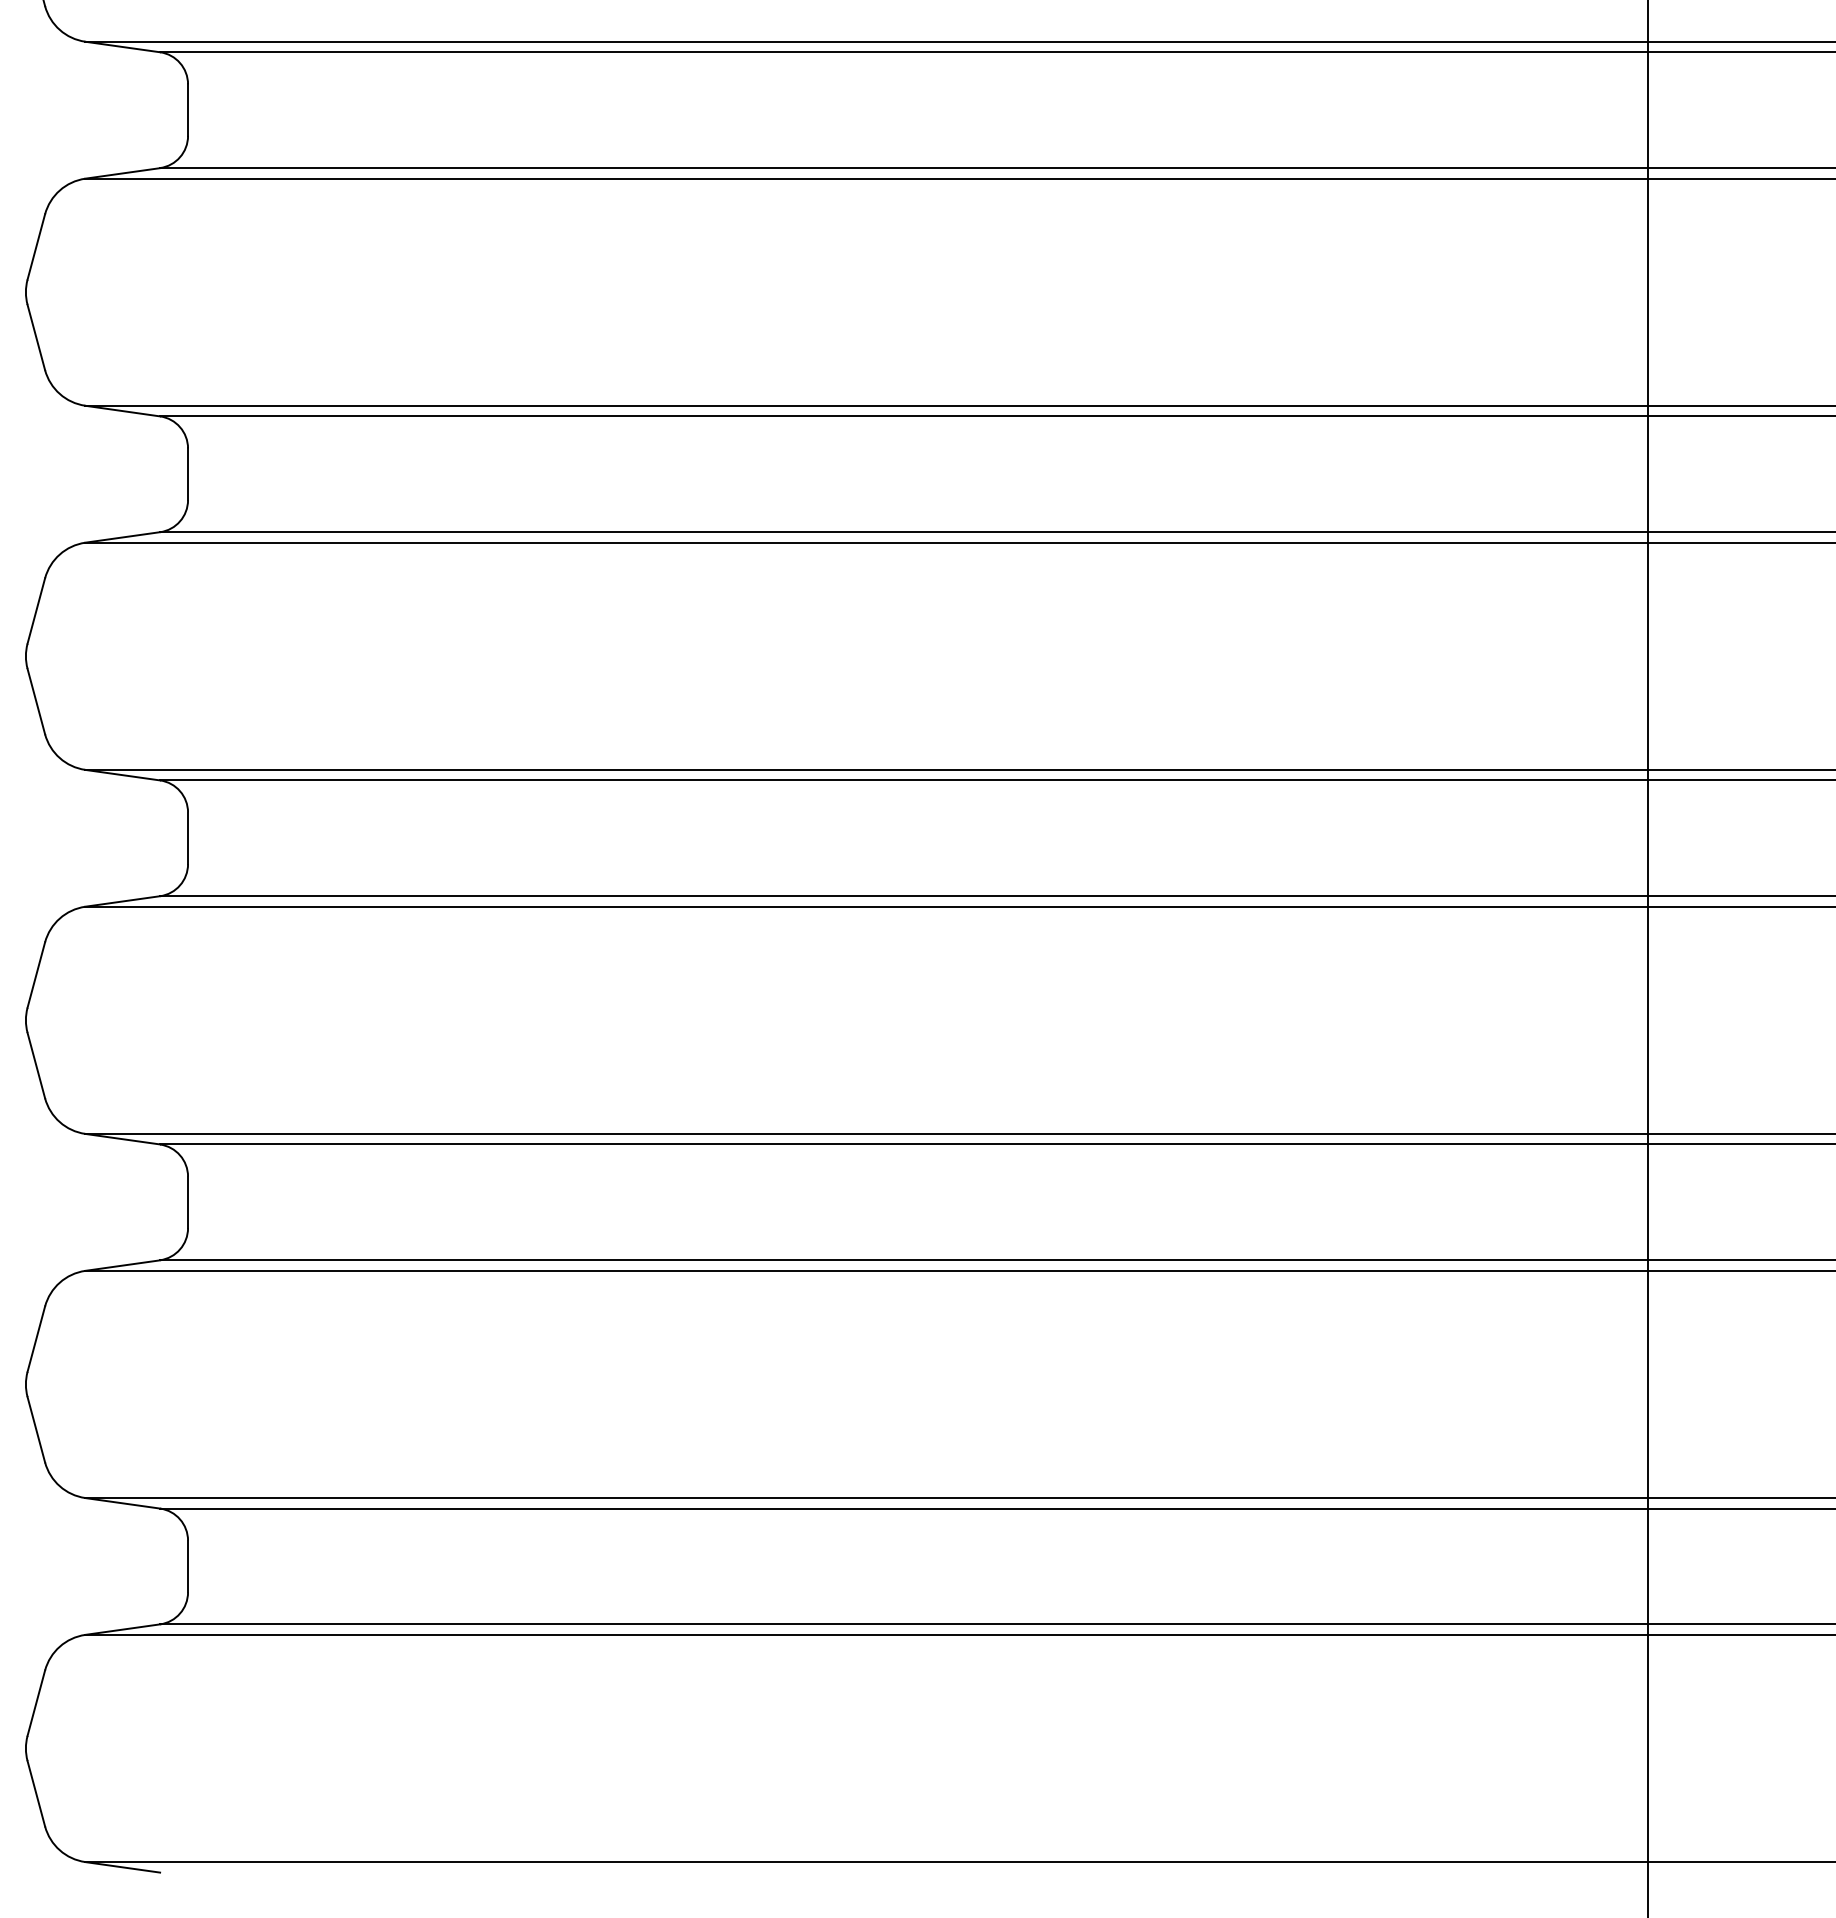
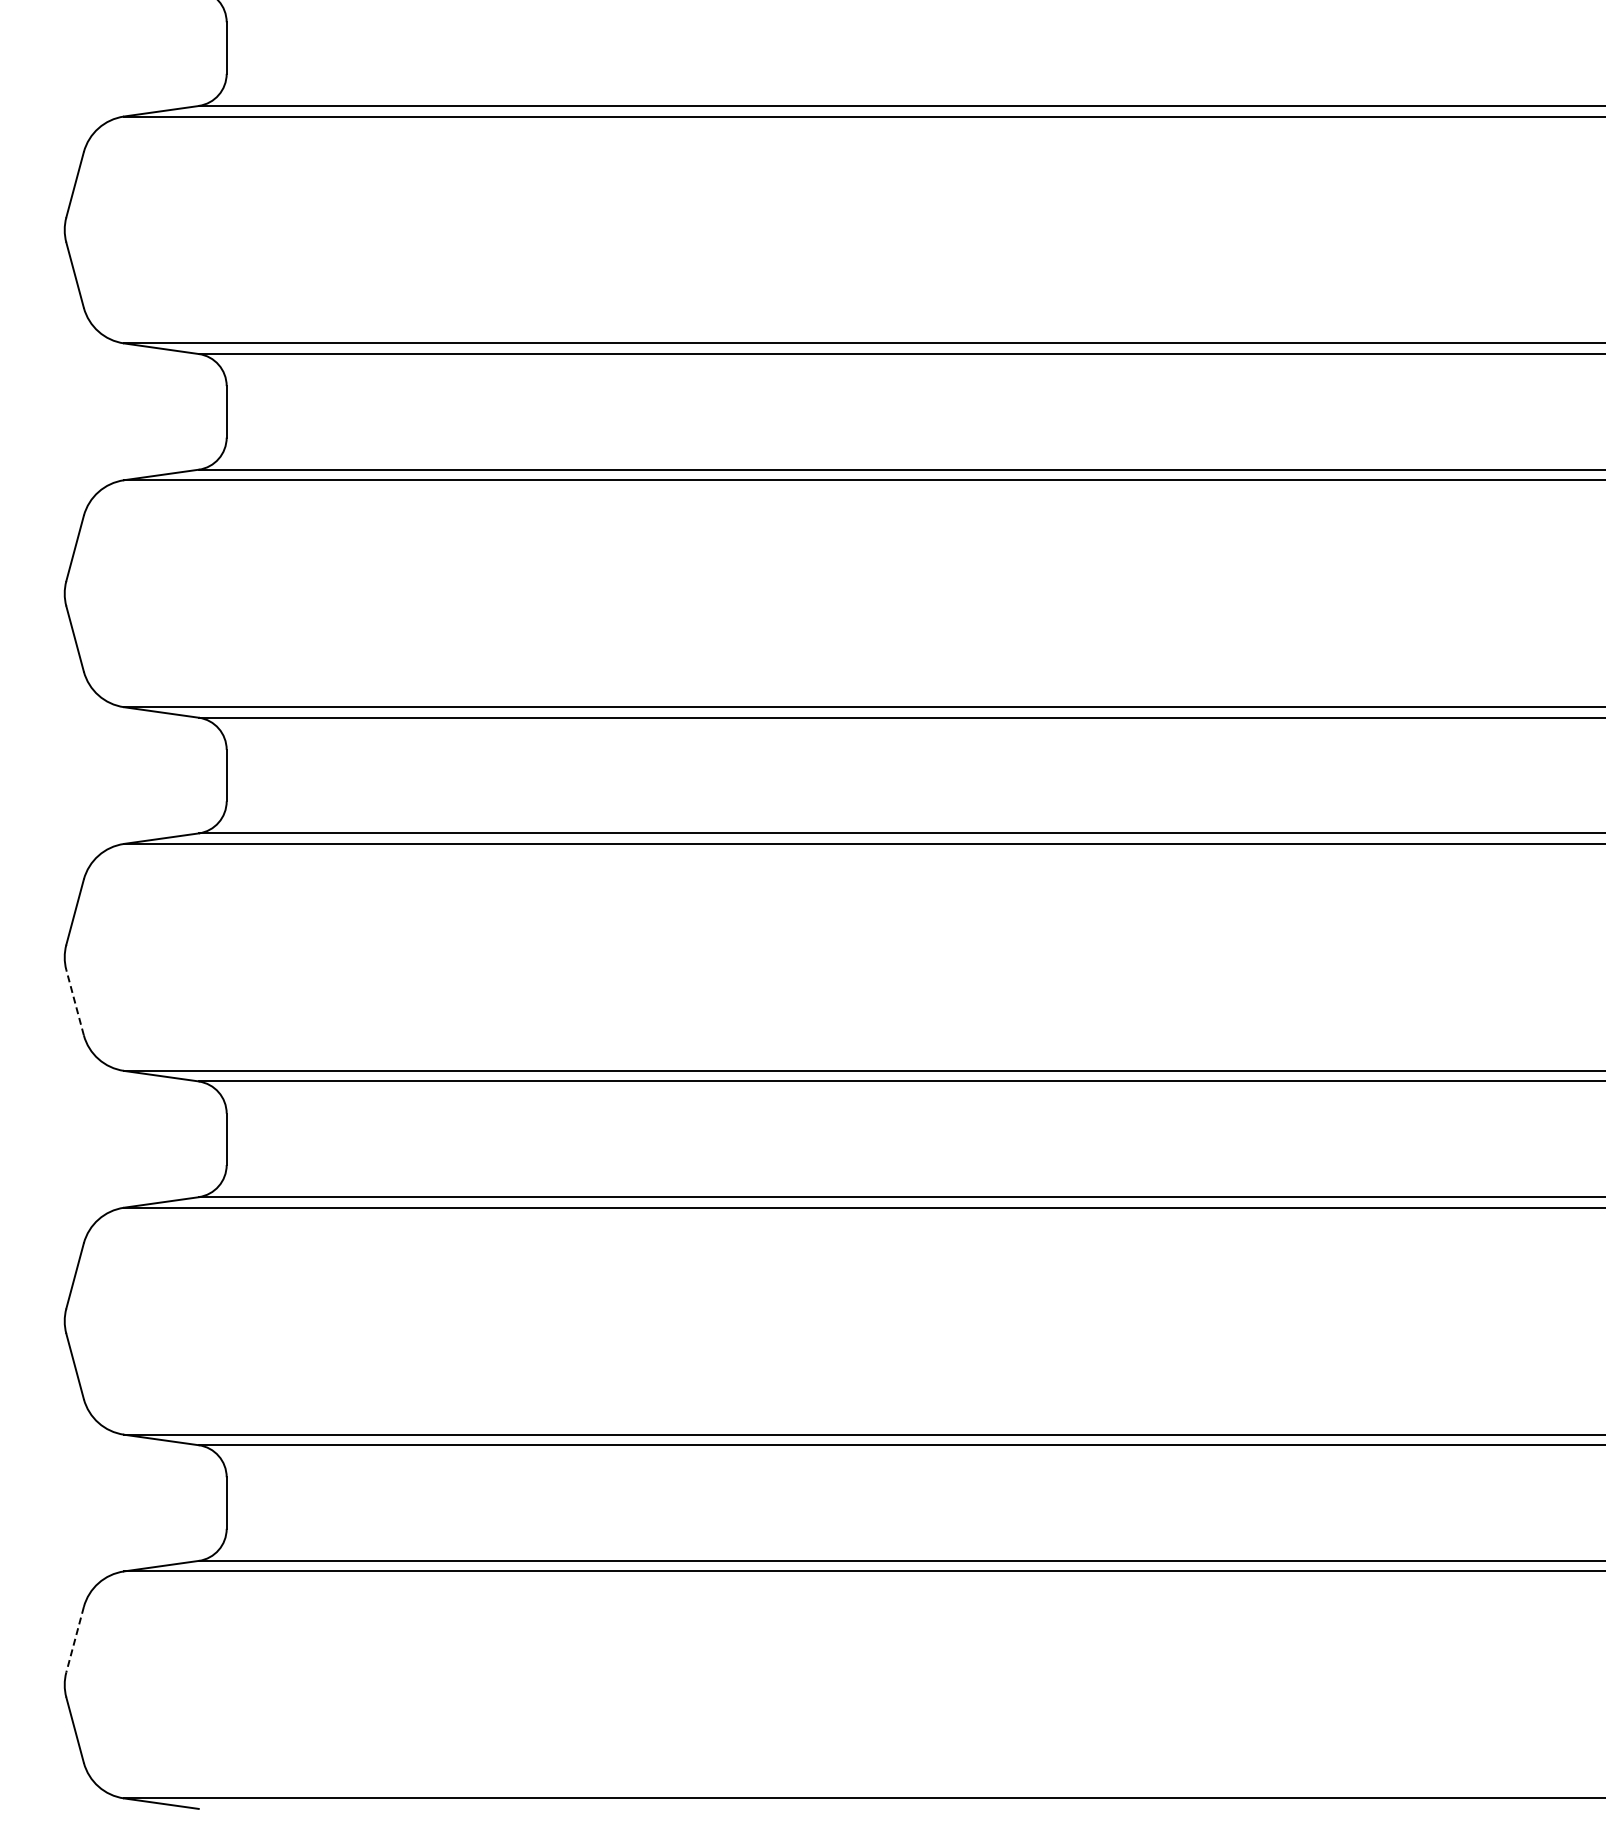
line: (36, 1065) -> (75, 1002), solid -> dashed
line: (36, 1703) -> (75, 1639), solid -> dashed

